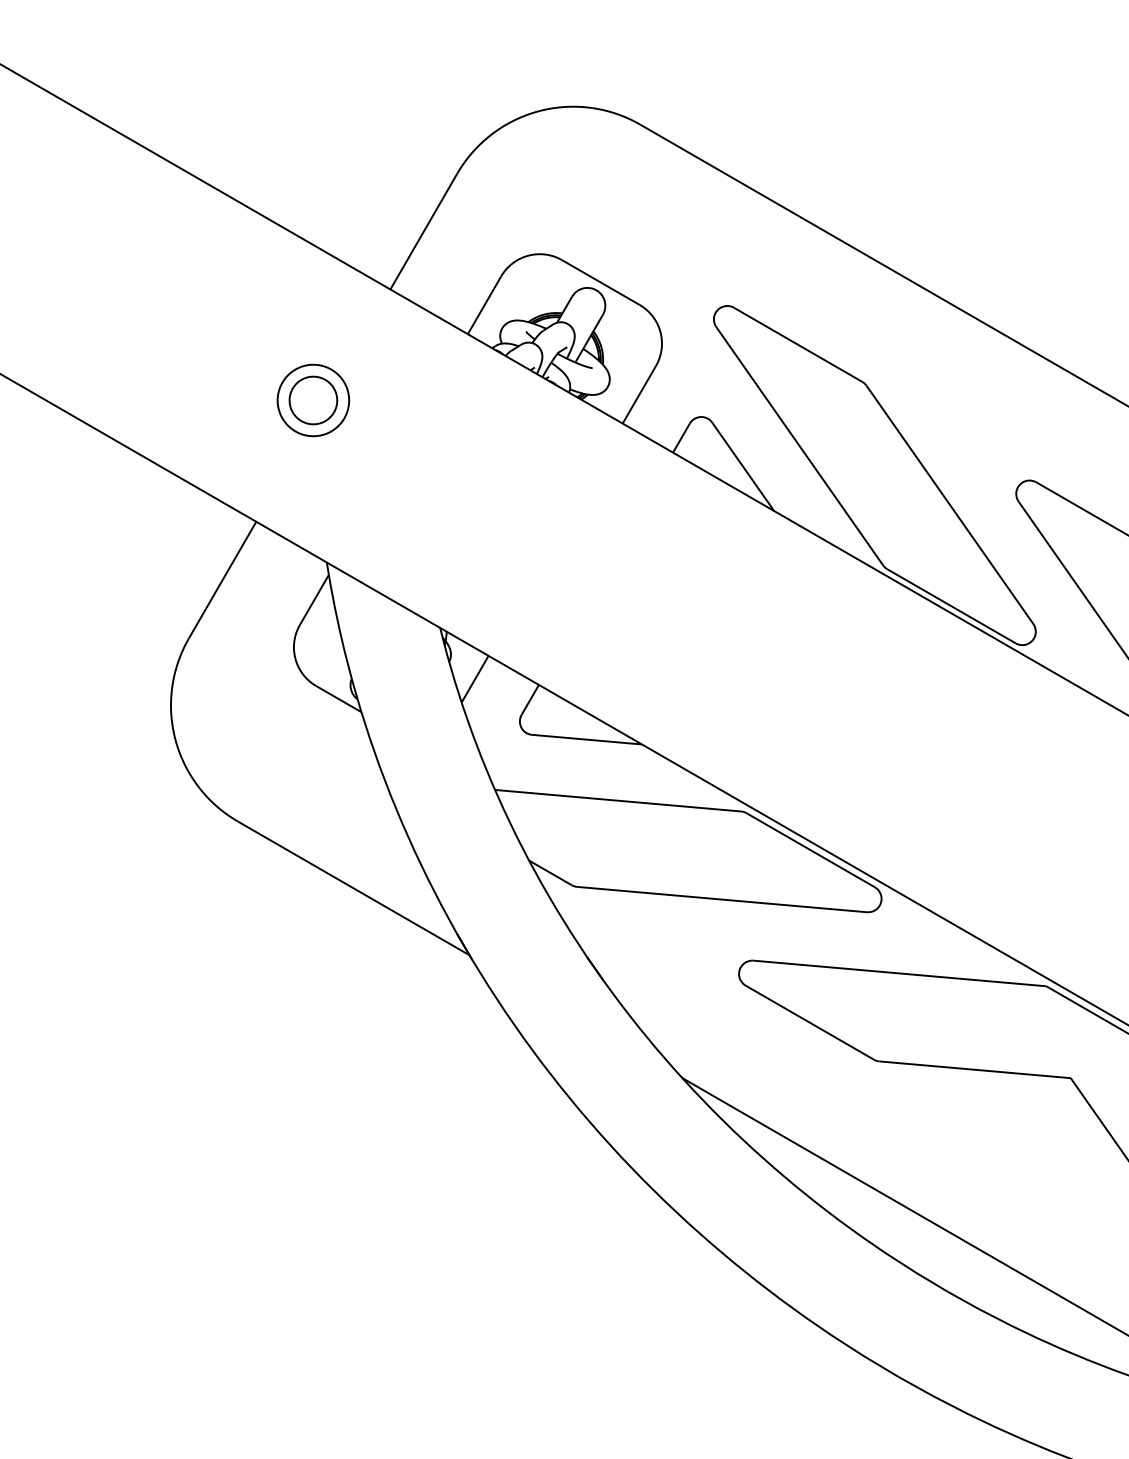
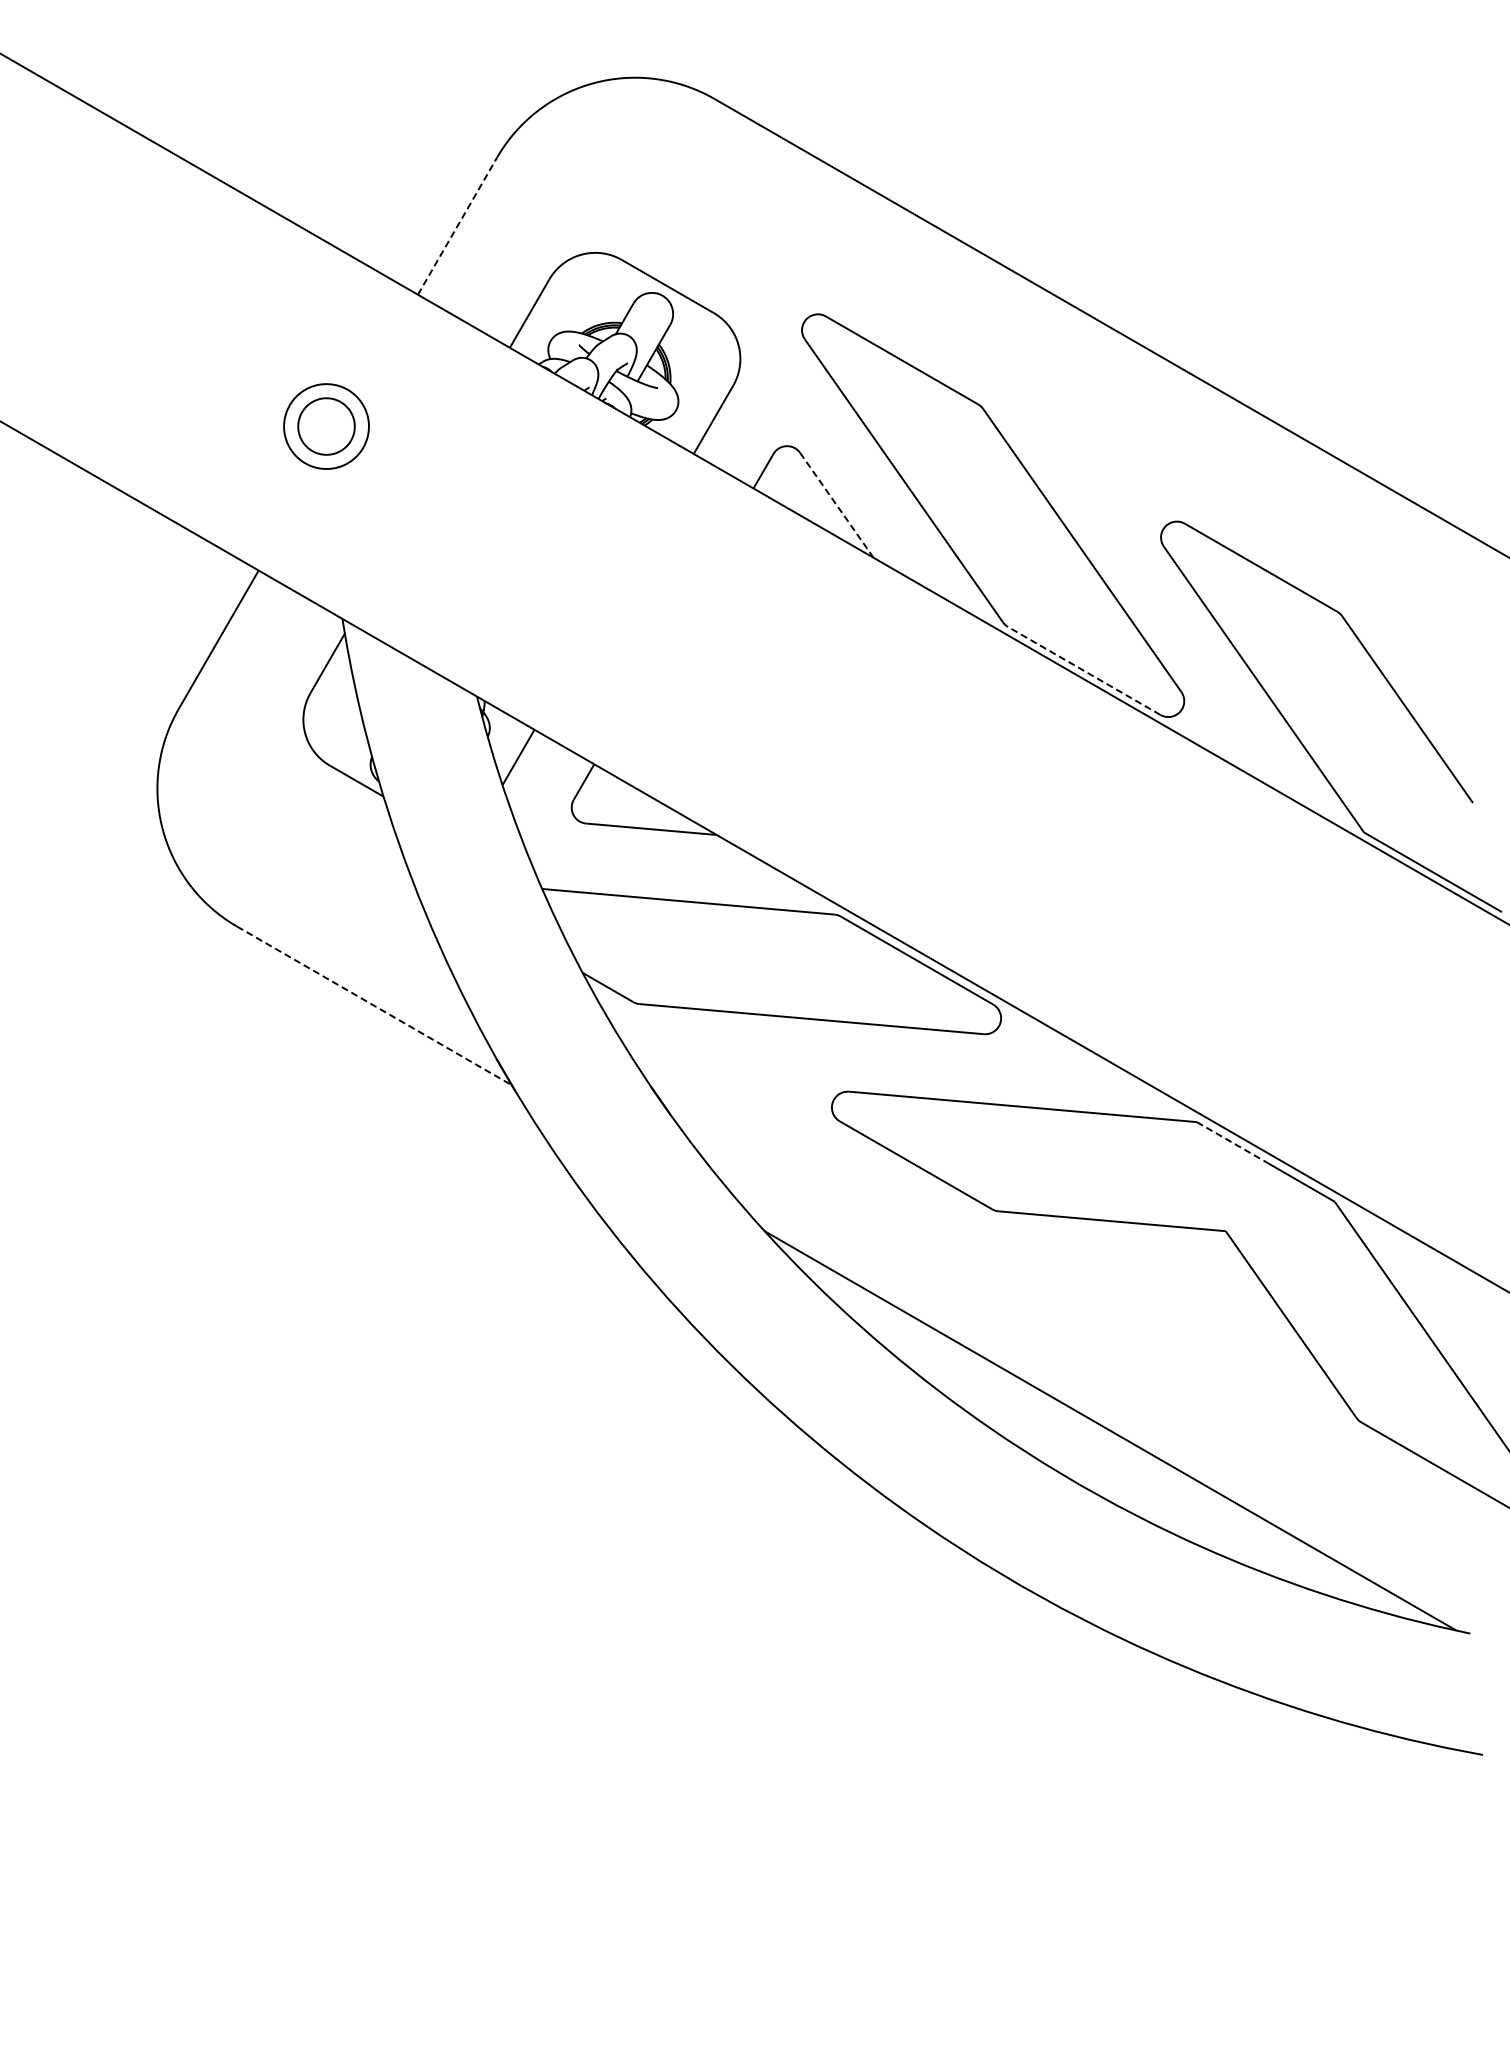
line: (423, 231) -> (457, 225), solid -> dashed
line: (742, 466) -> (836, 505), solid -> dashed
line: (951, 605) -> (1084, 670), solid -> dashed
line: (353, 888) -> (374, 1005), solid -> dashed
line: (1075, 1003) -> (1231, 1142), solid -> dashed

